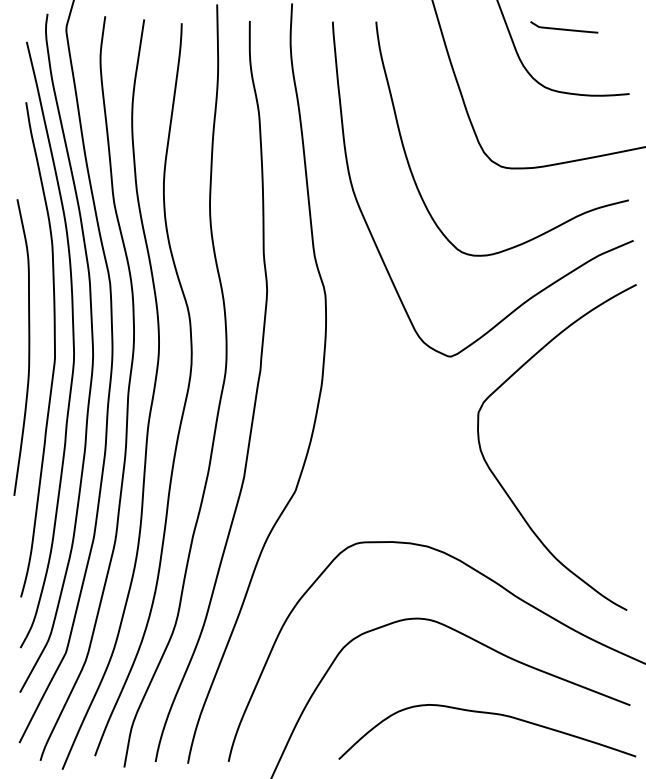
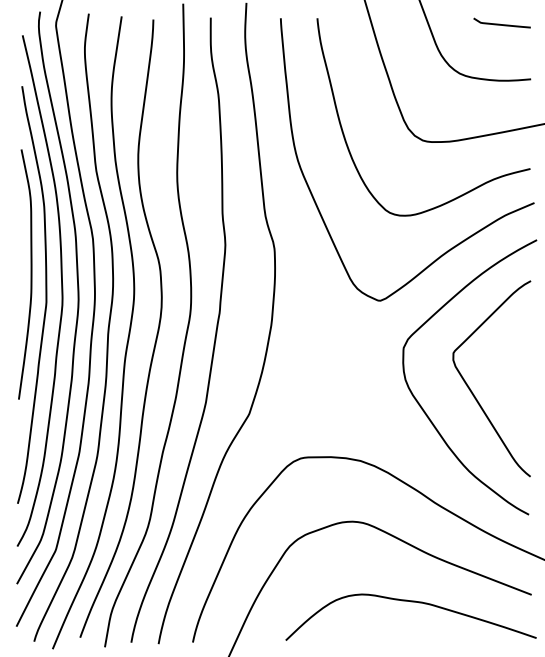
curve: (564, 28) -> (502, 24), moved
curve: (28, 347) -> (30, 274), moved
curve: (559, 463) -> (471, 390), added

